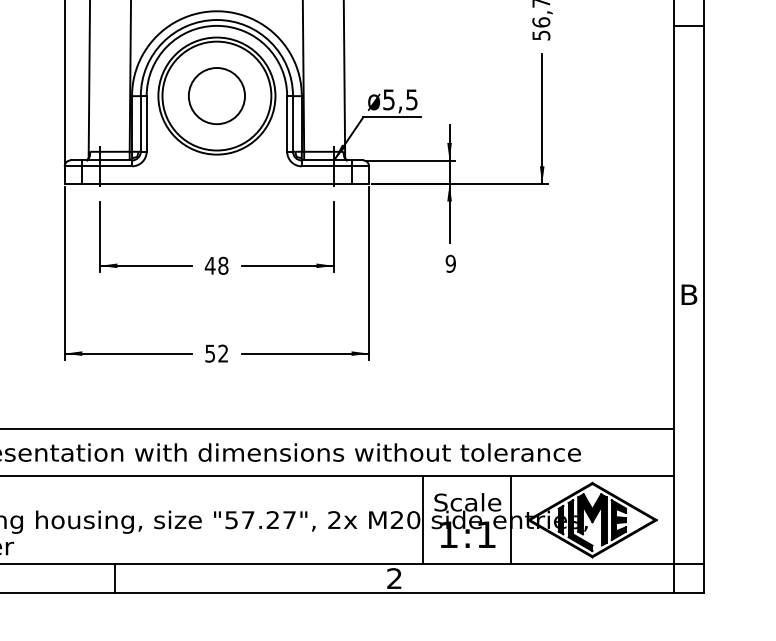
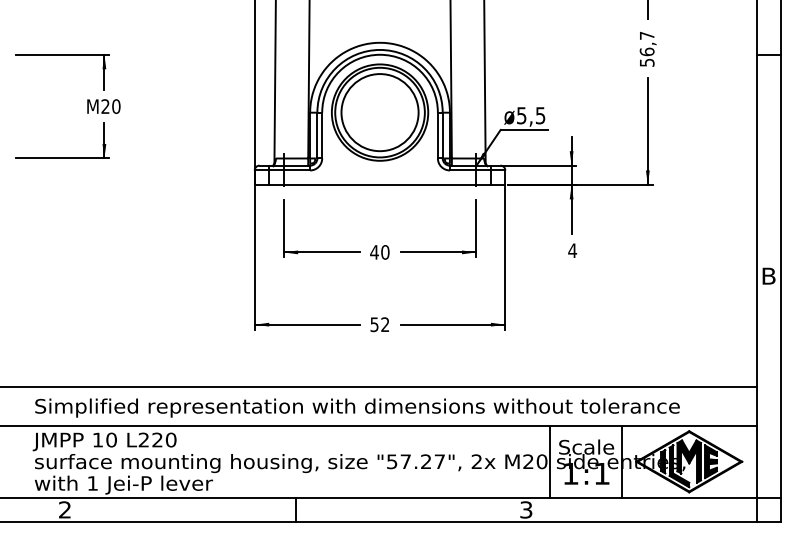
circle: (216, 95) -> (379, 112), size x1.67
text: (450, 263) -> (572, 250), 9 -> 4
text: (223, 265) -> (385, 252), 48 -> 40
text: (394, 578) -> (526, 509), 2 -> 3

